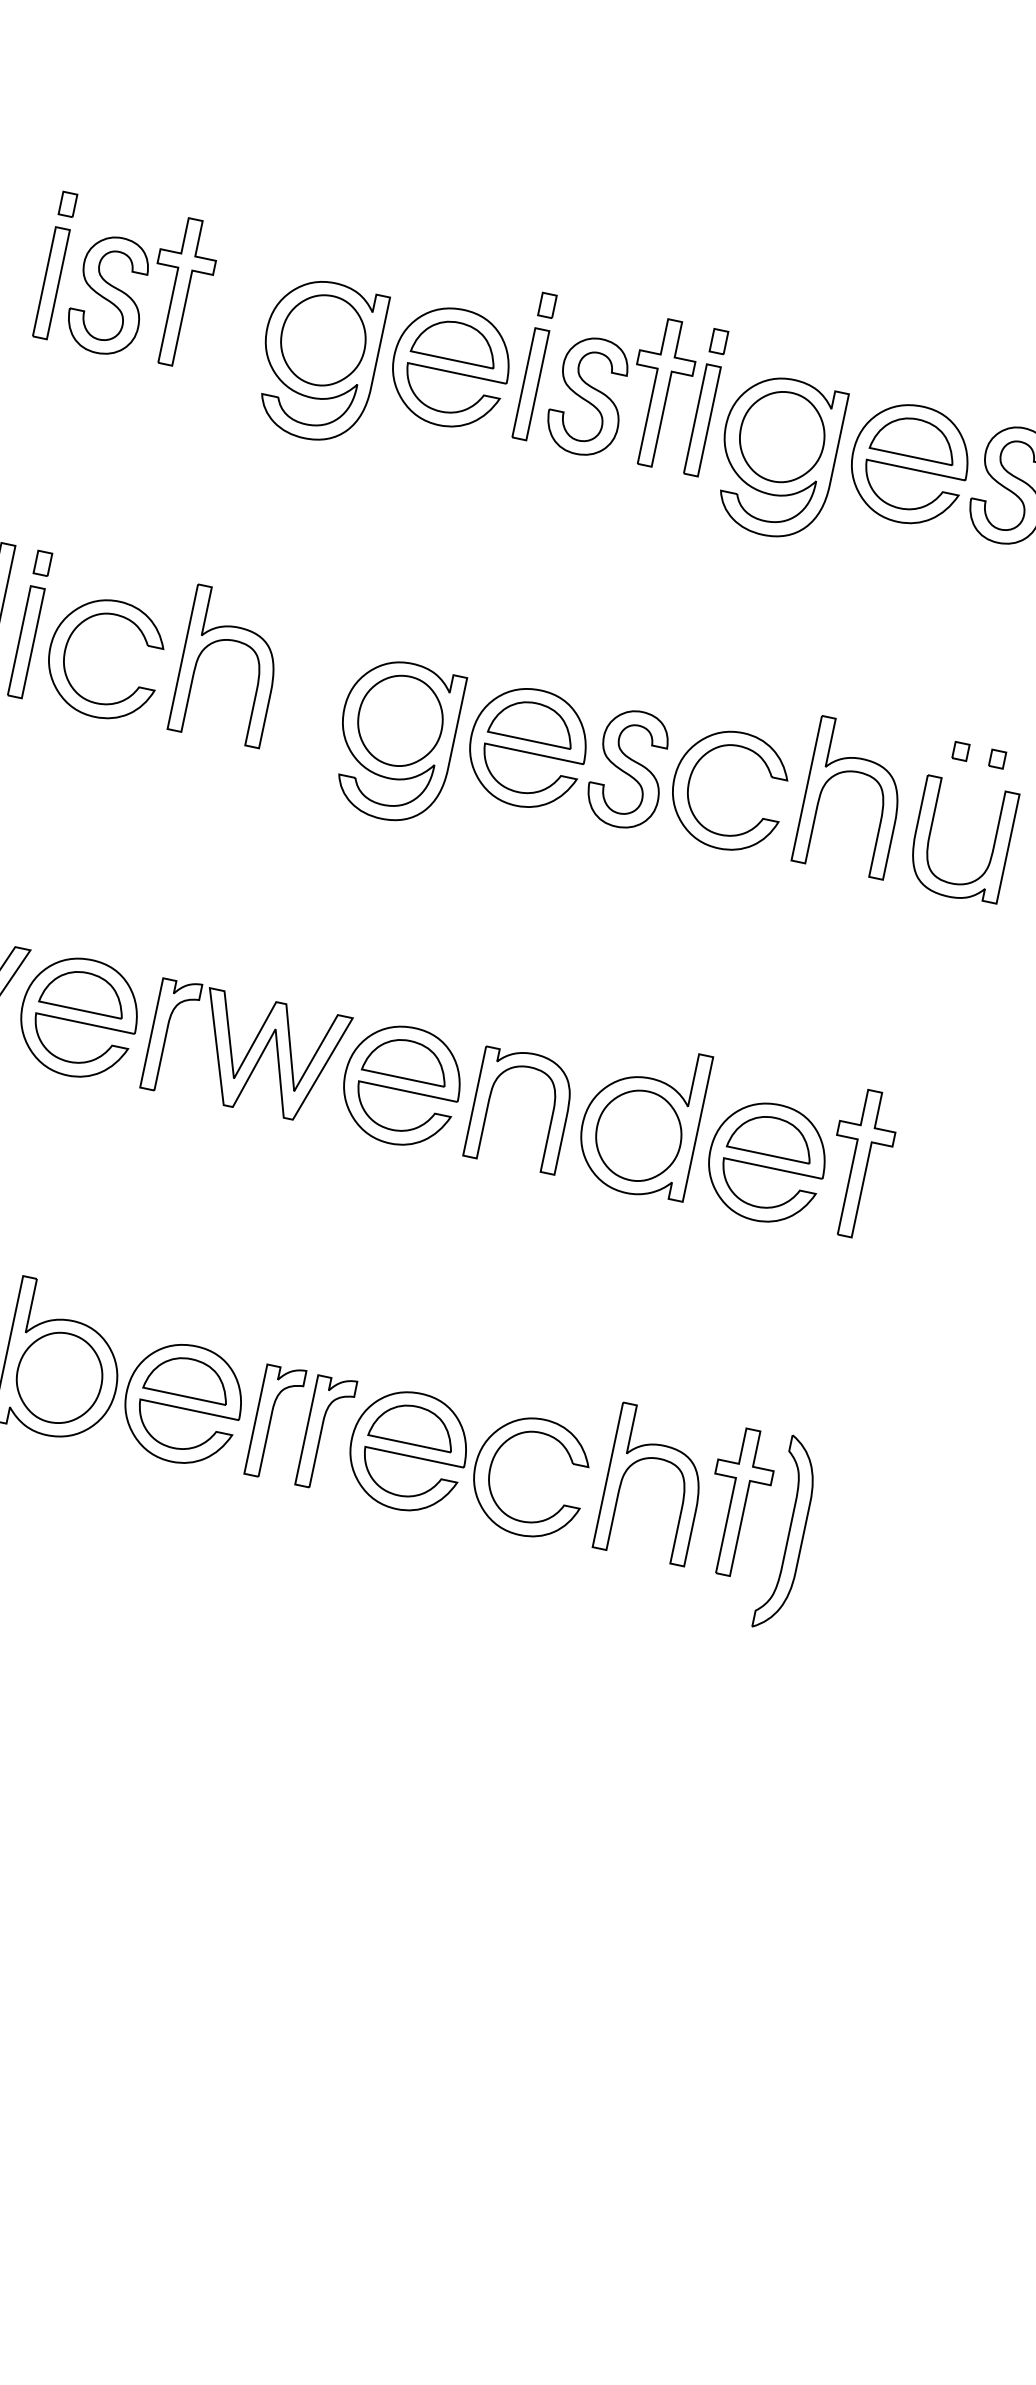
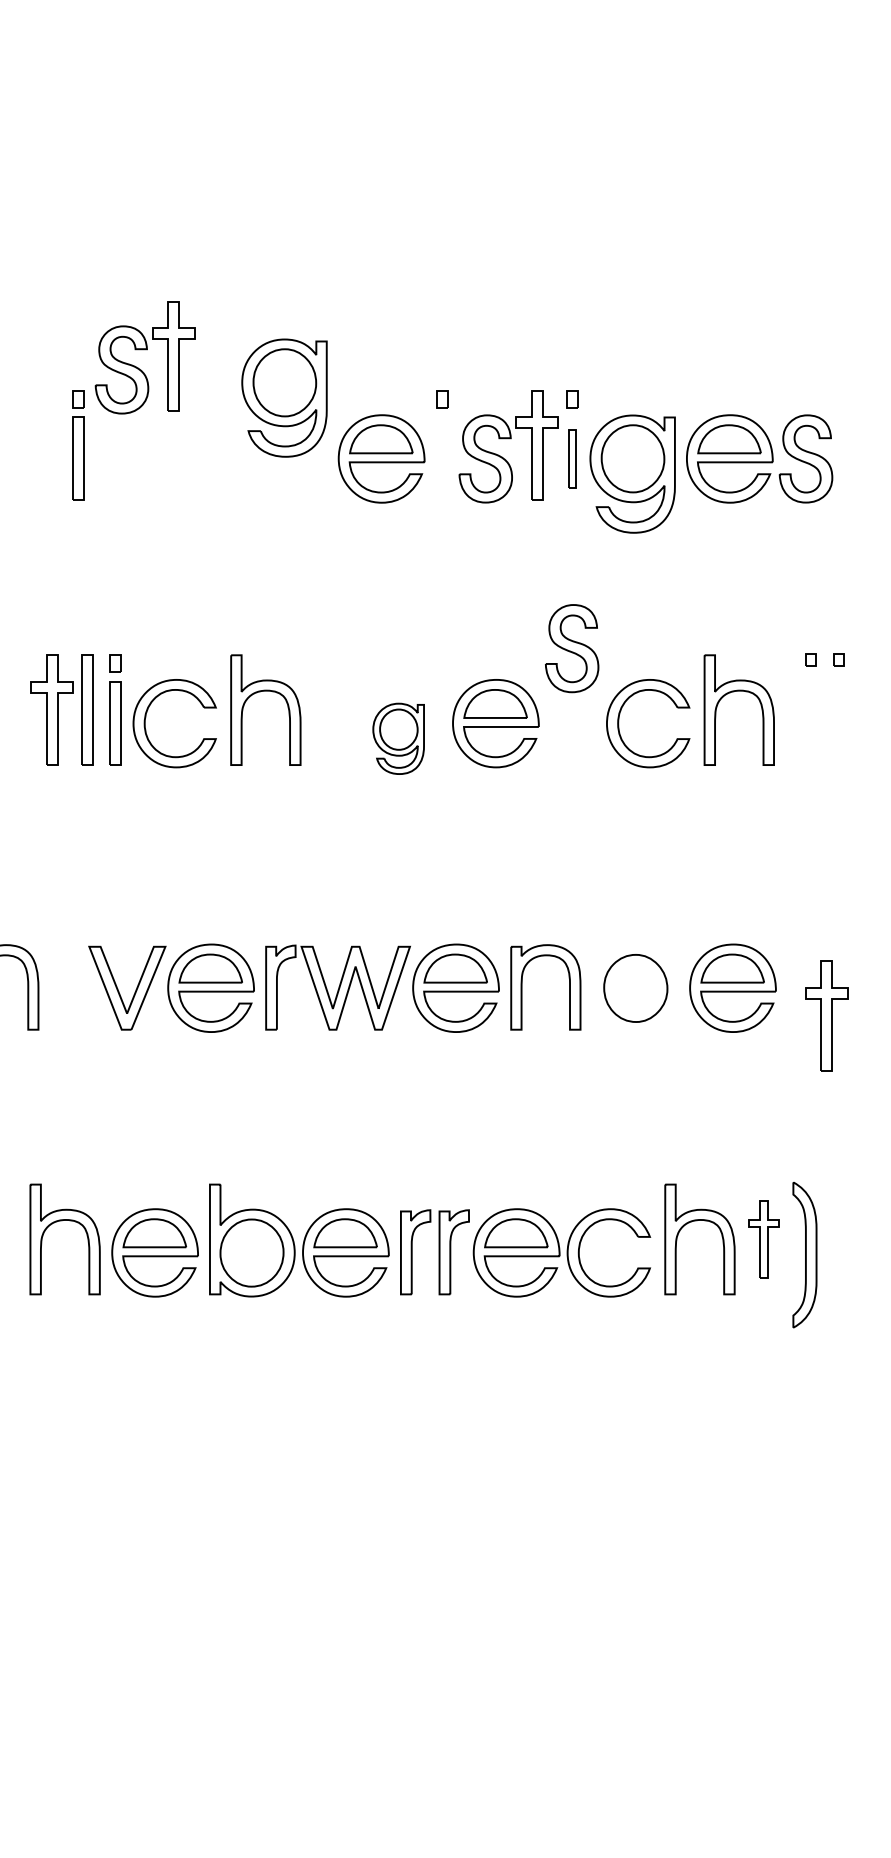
part: (143, 275) -> (144, 350), moved
part: (318, 359) -> (284, 397), moved
part: (531, 383) -> (442, 458), removed
part: (702, 419) -> (572, 458), size x0.7
part: (395, 740) -> (398, 738), size x0.6
part: (628, 769) -> (572, 648), moved
part: (992, 847) -> (848, 724), removed
part: (642, 1118) -> (635, 975), removed
part: (859, 1163) -> (826, 1015), moved
part: (737, 1502) -> (763, 1239), size x0.7

